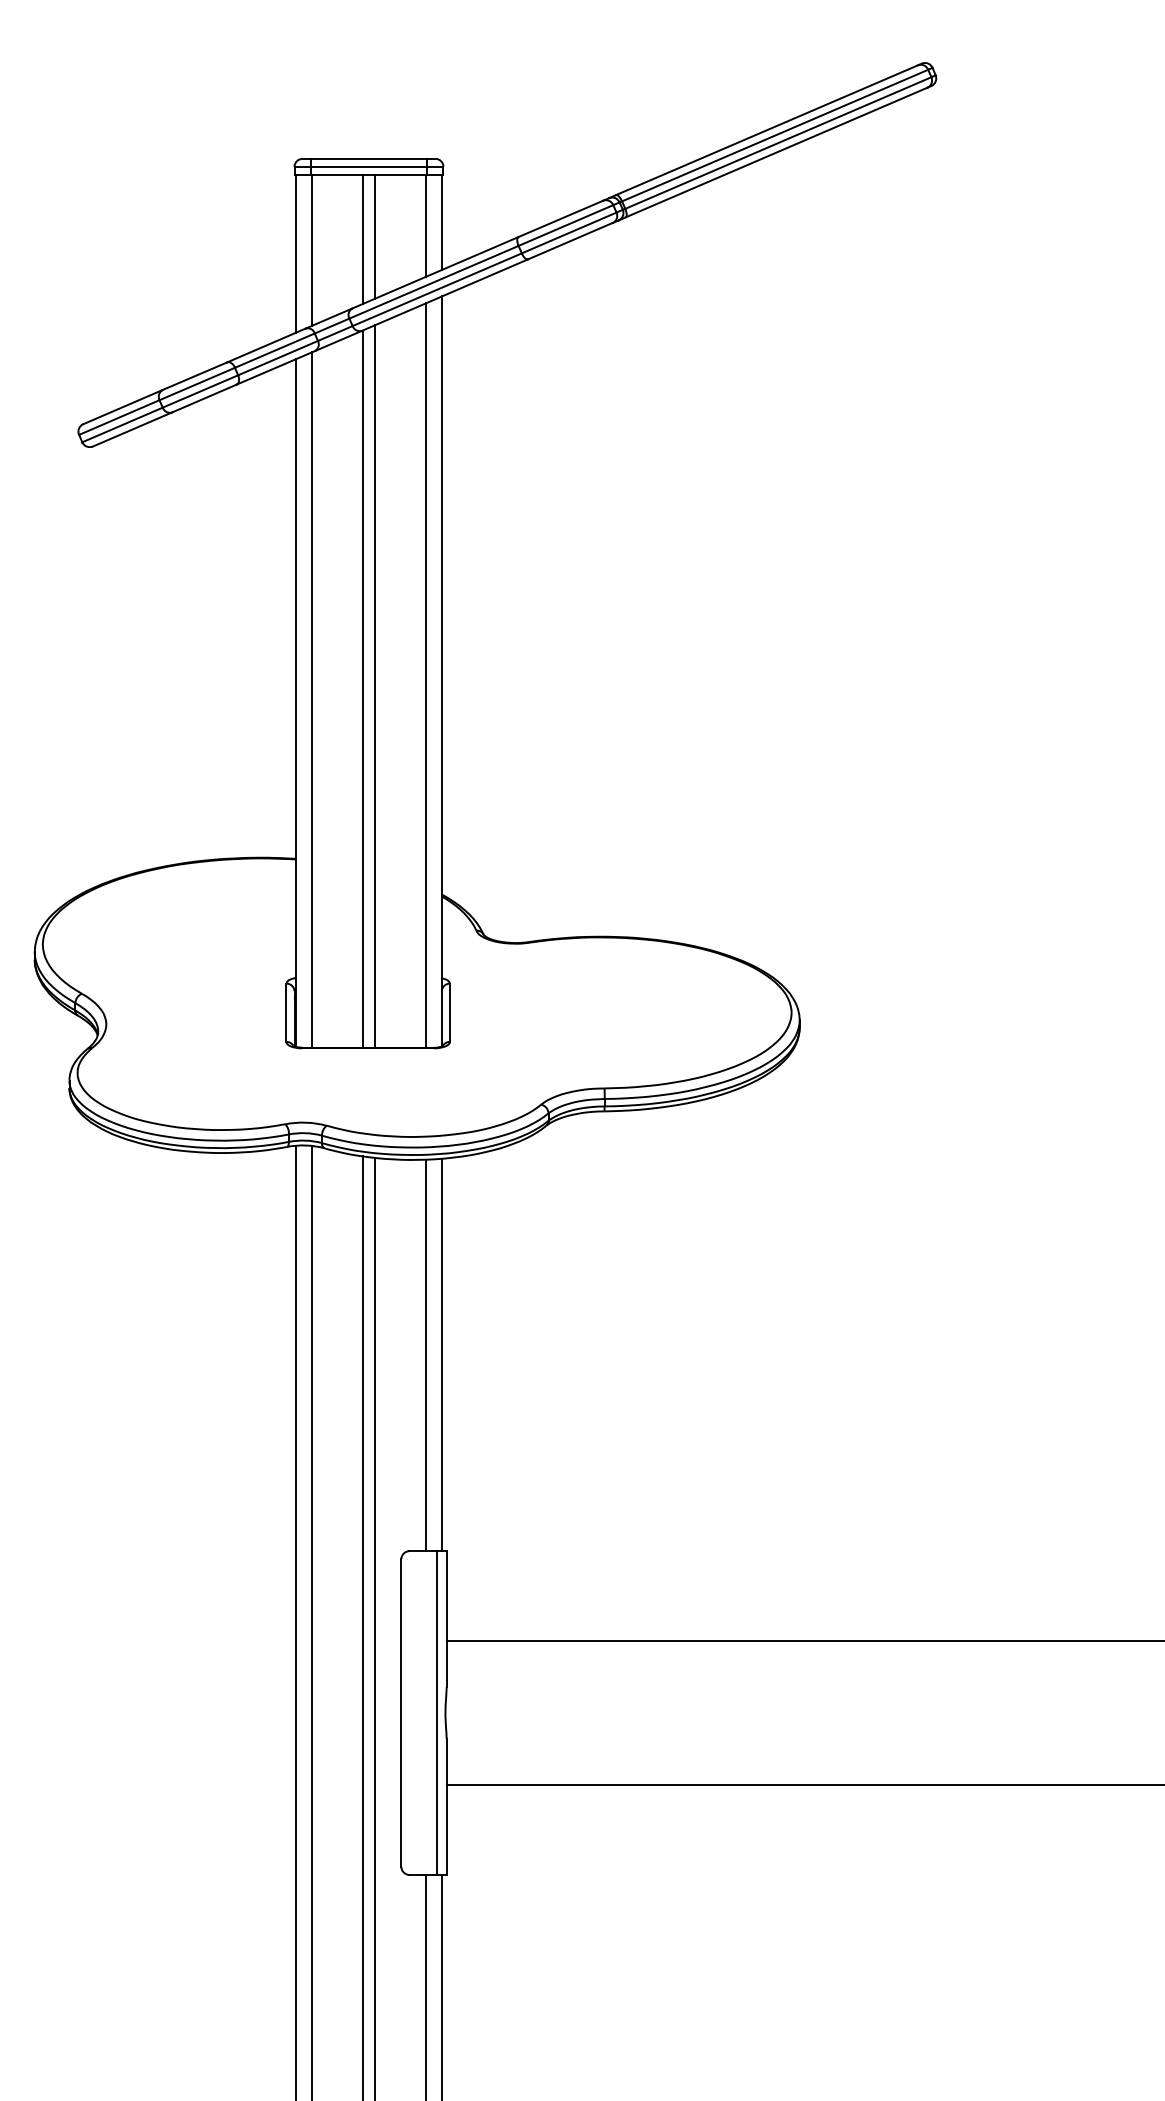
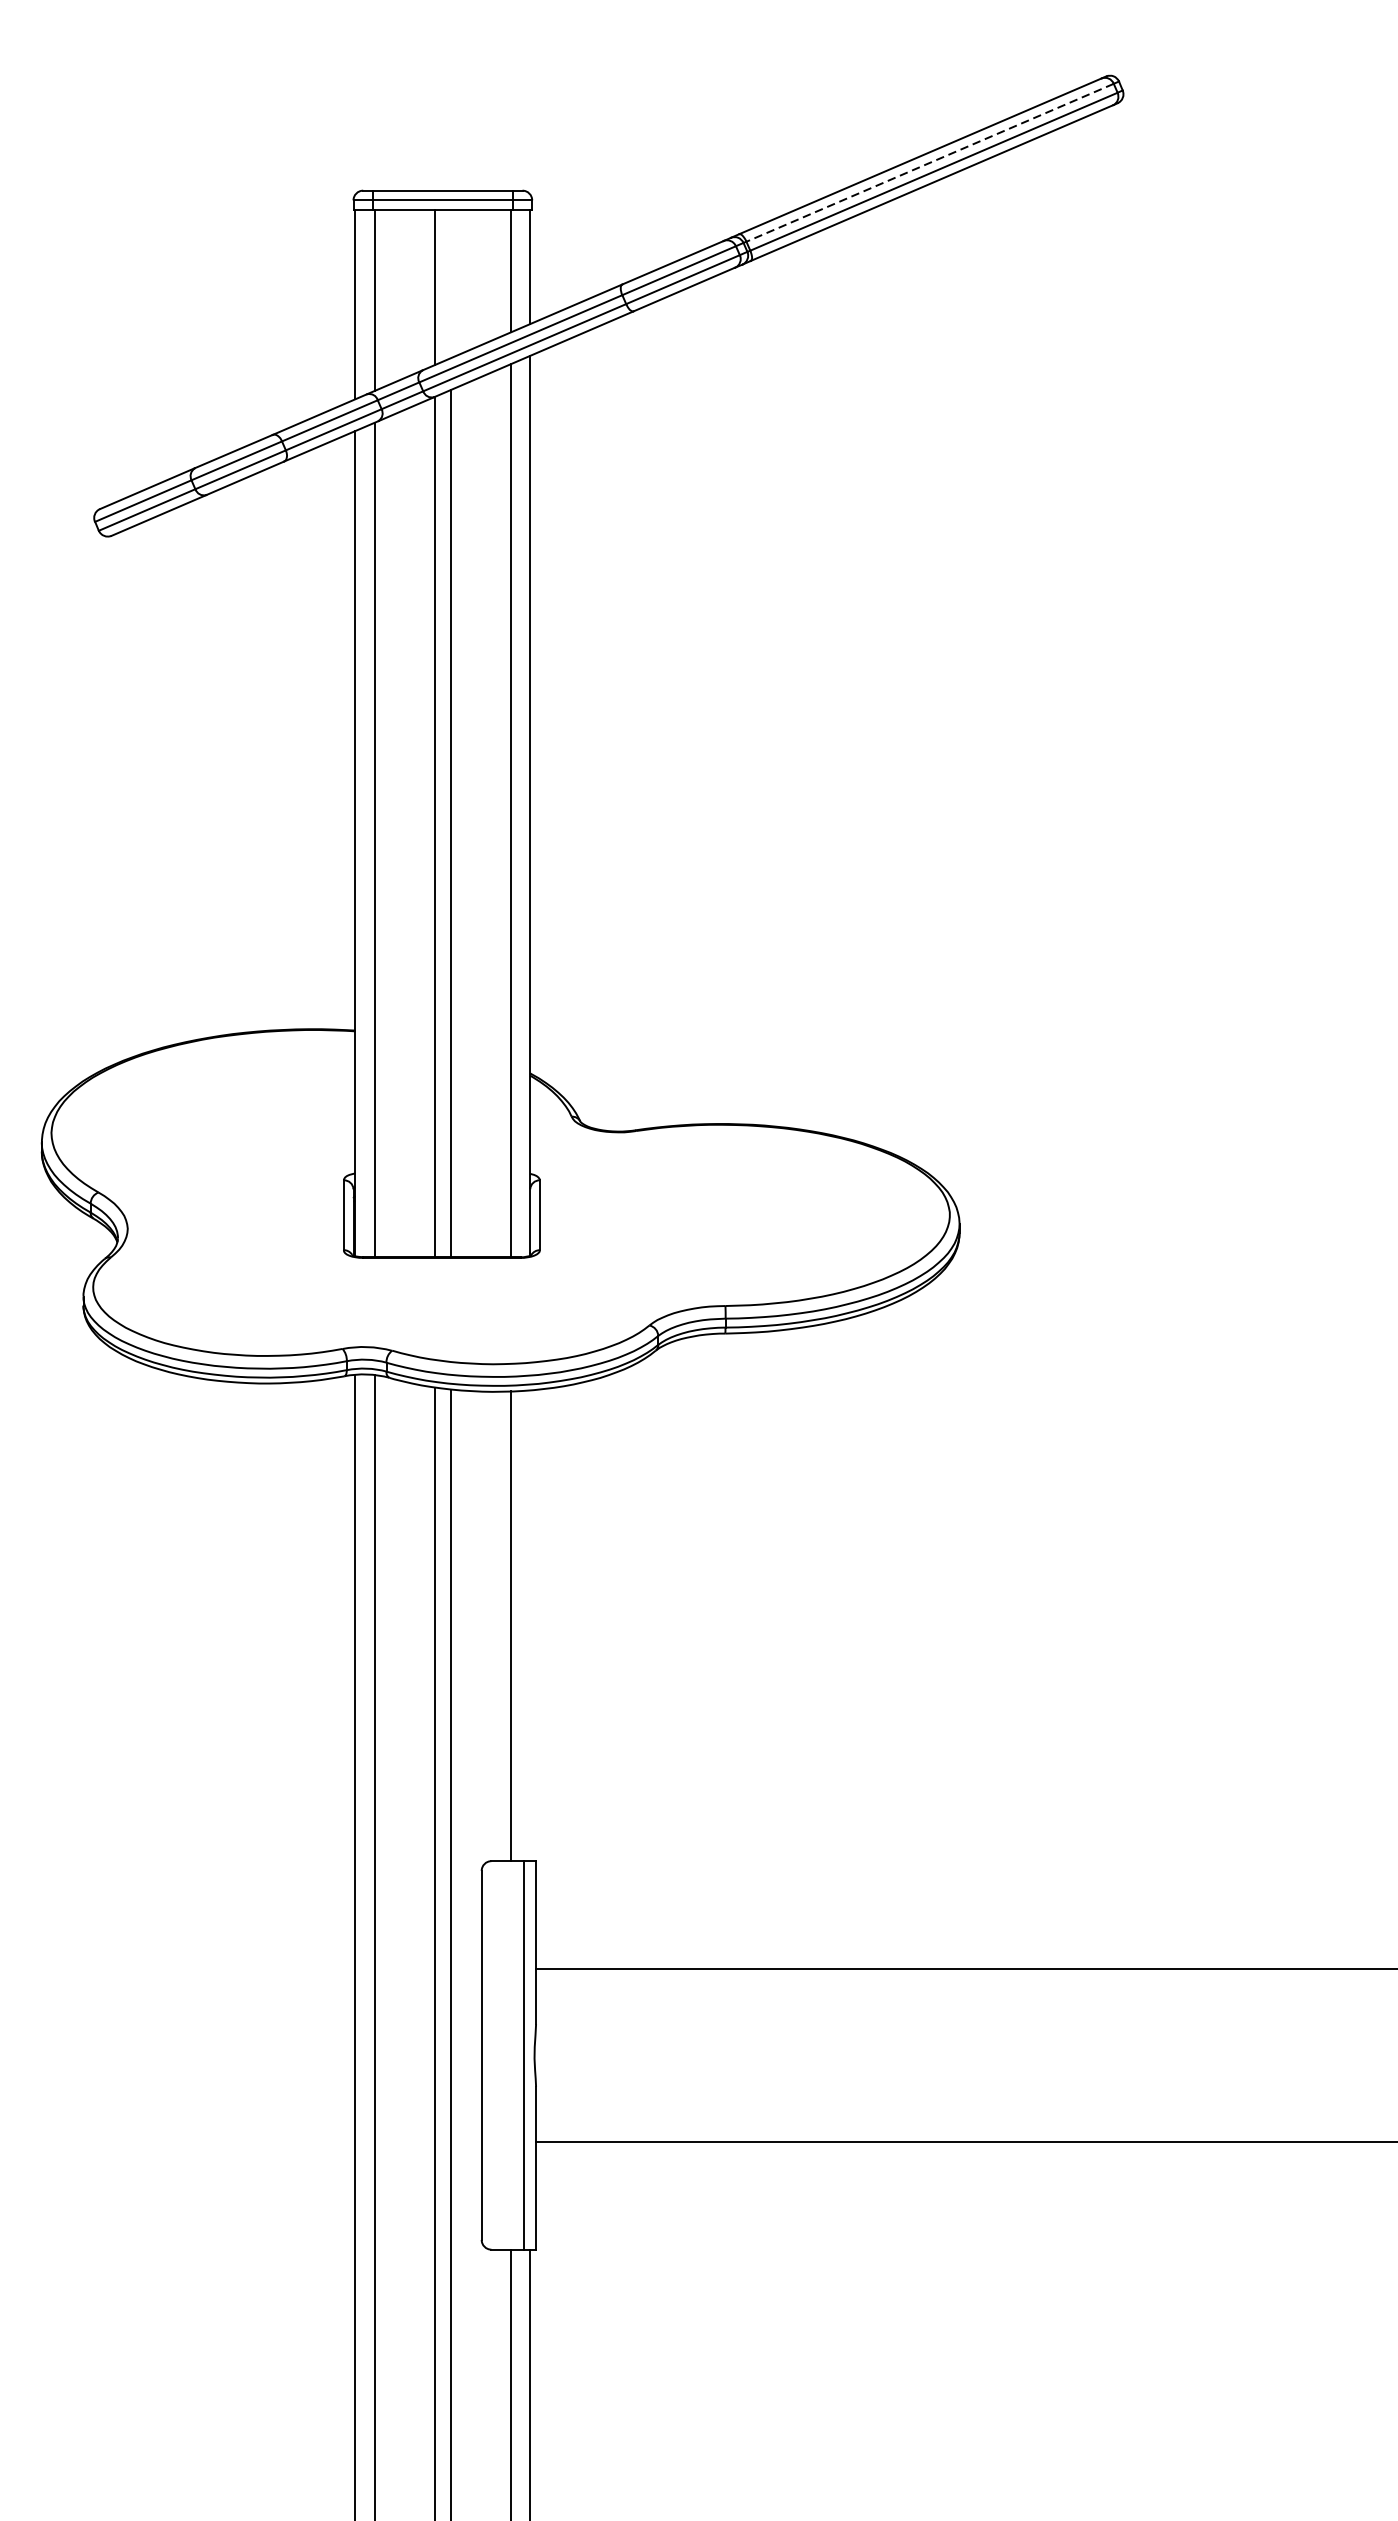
line: (775, 135) -> (930, 162), solid -> dashed
line: (375, 236) -> (450, 283), removed
line: (441, 1354) -> (529, 1625), removed

